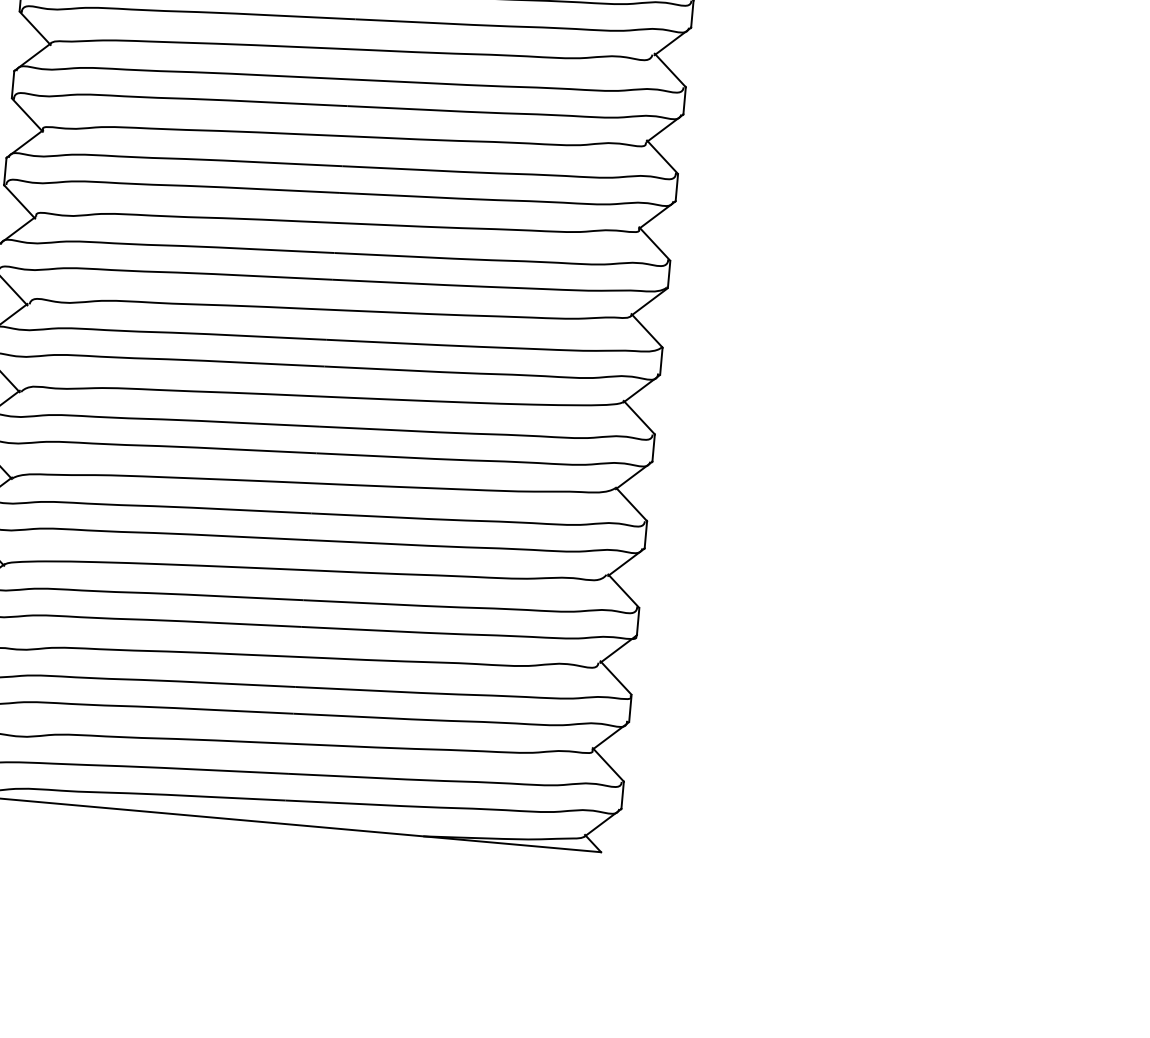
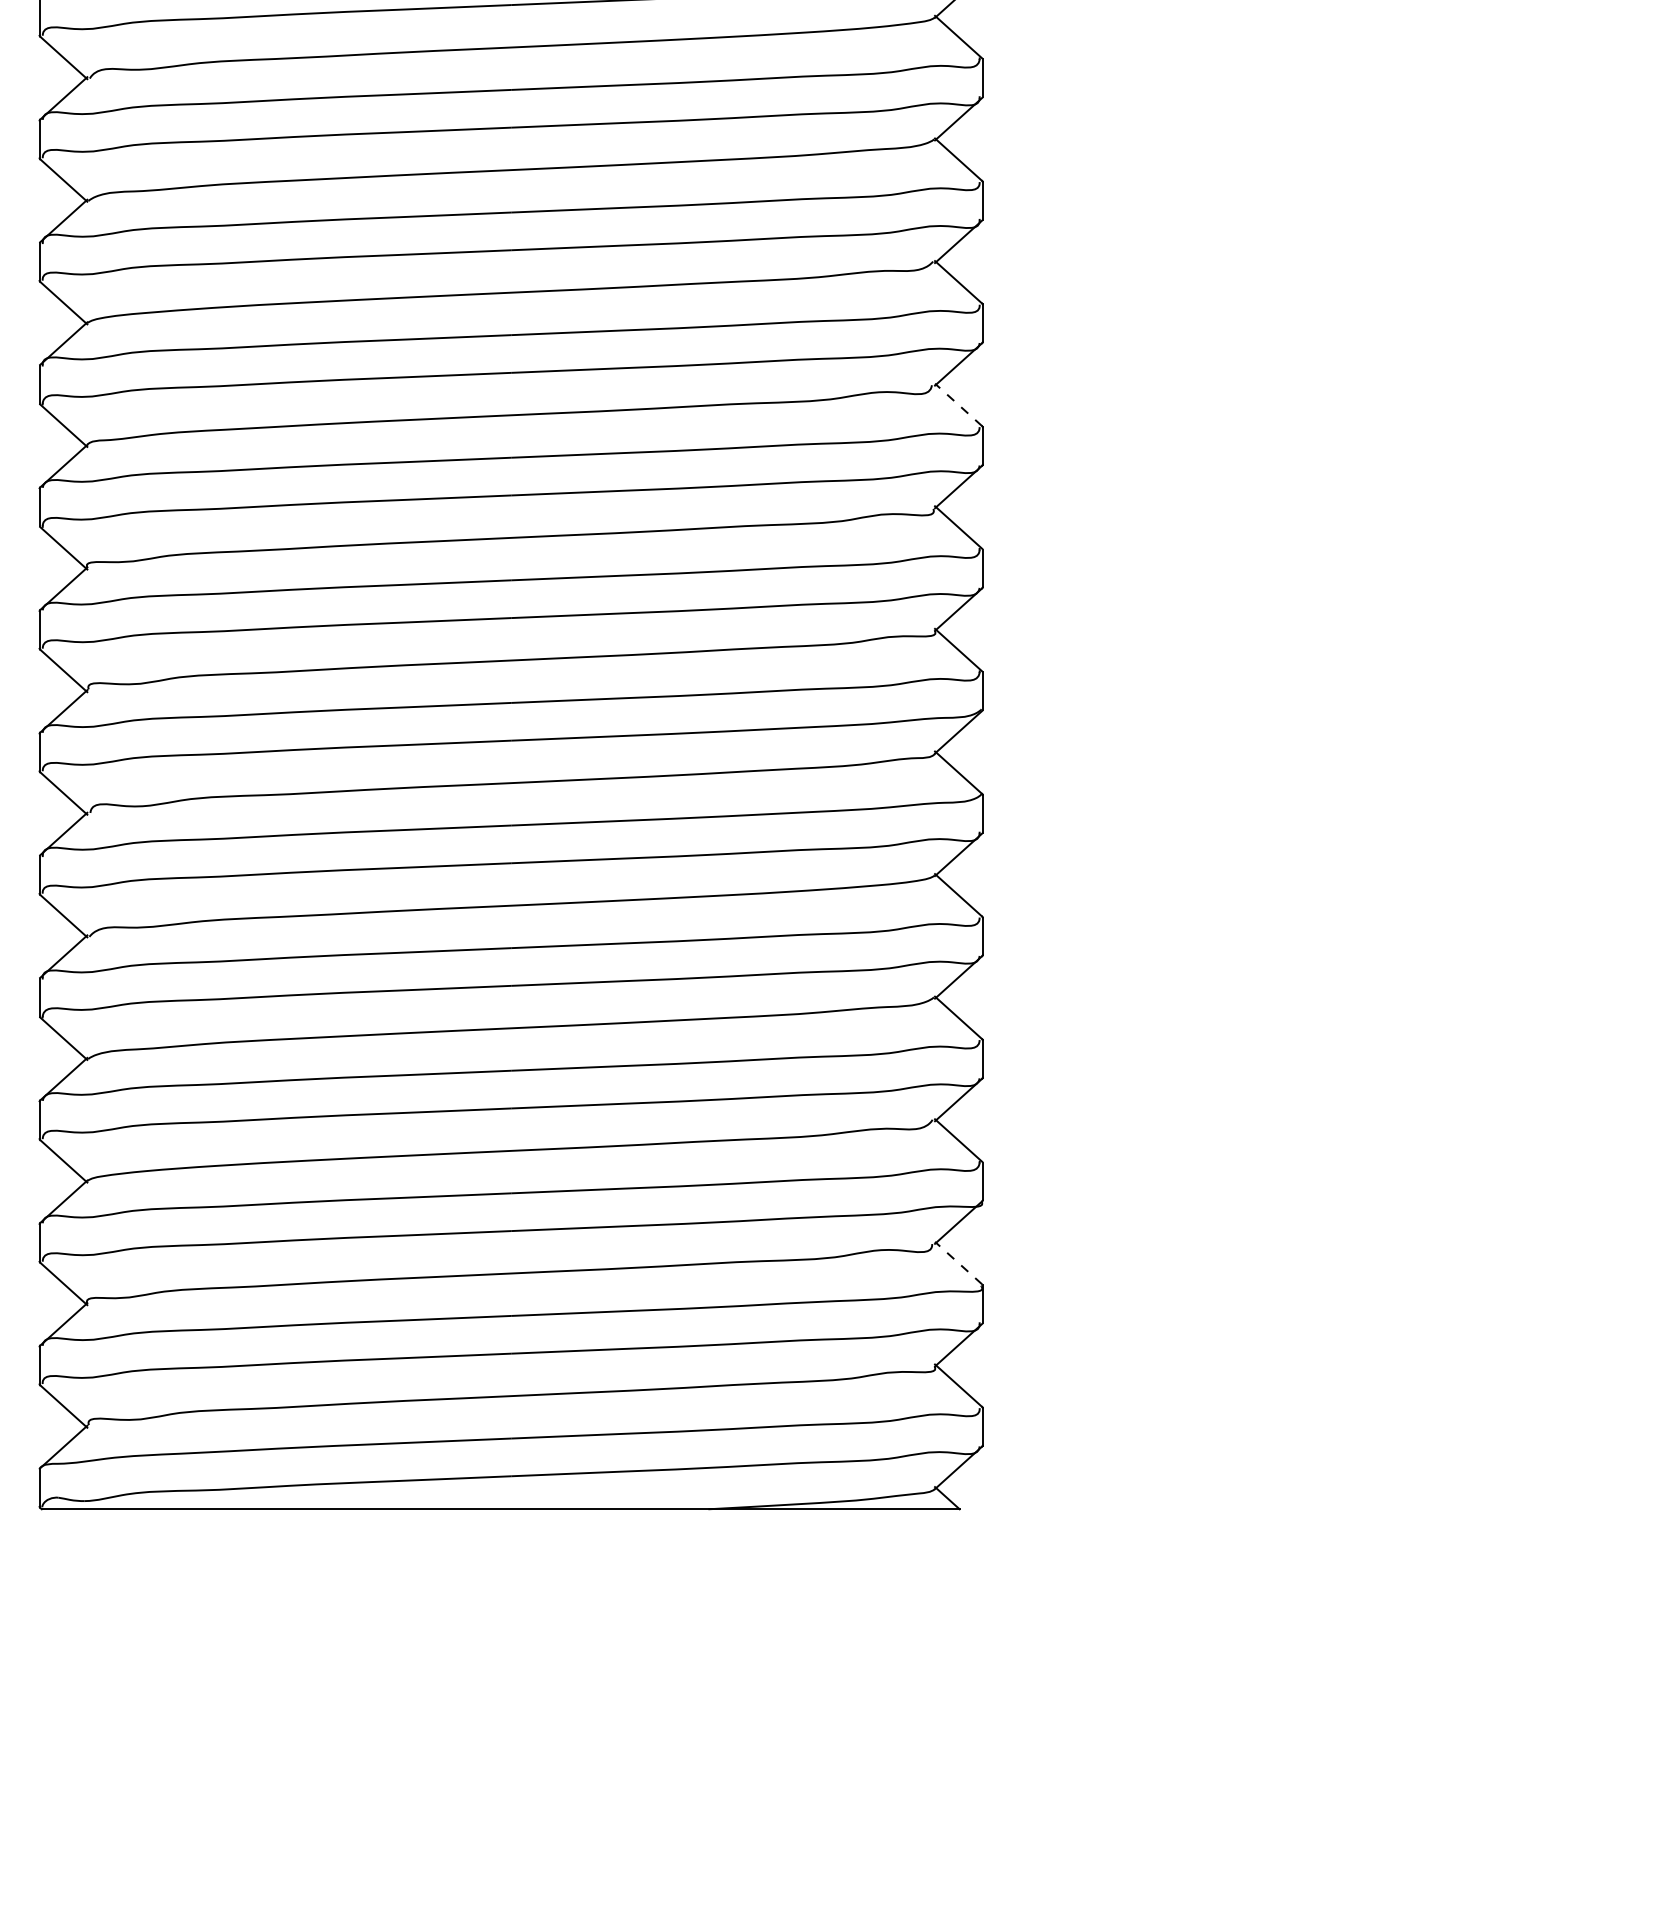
line: (670, 69) -> (958, 404), solid -> dashed
line: (615, 678) -> (958, 1263), solid -> dashed

